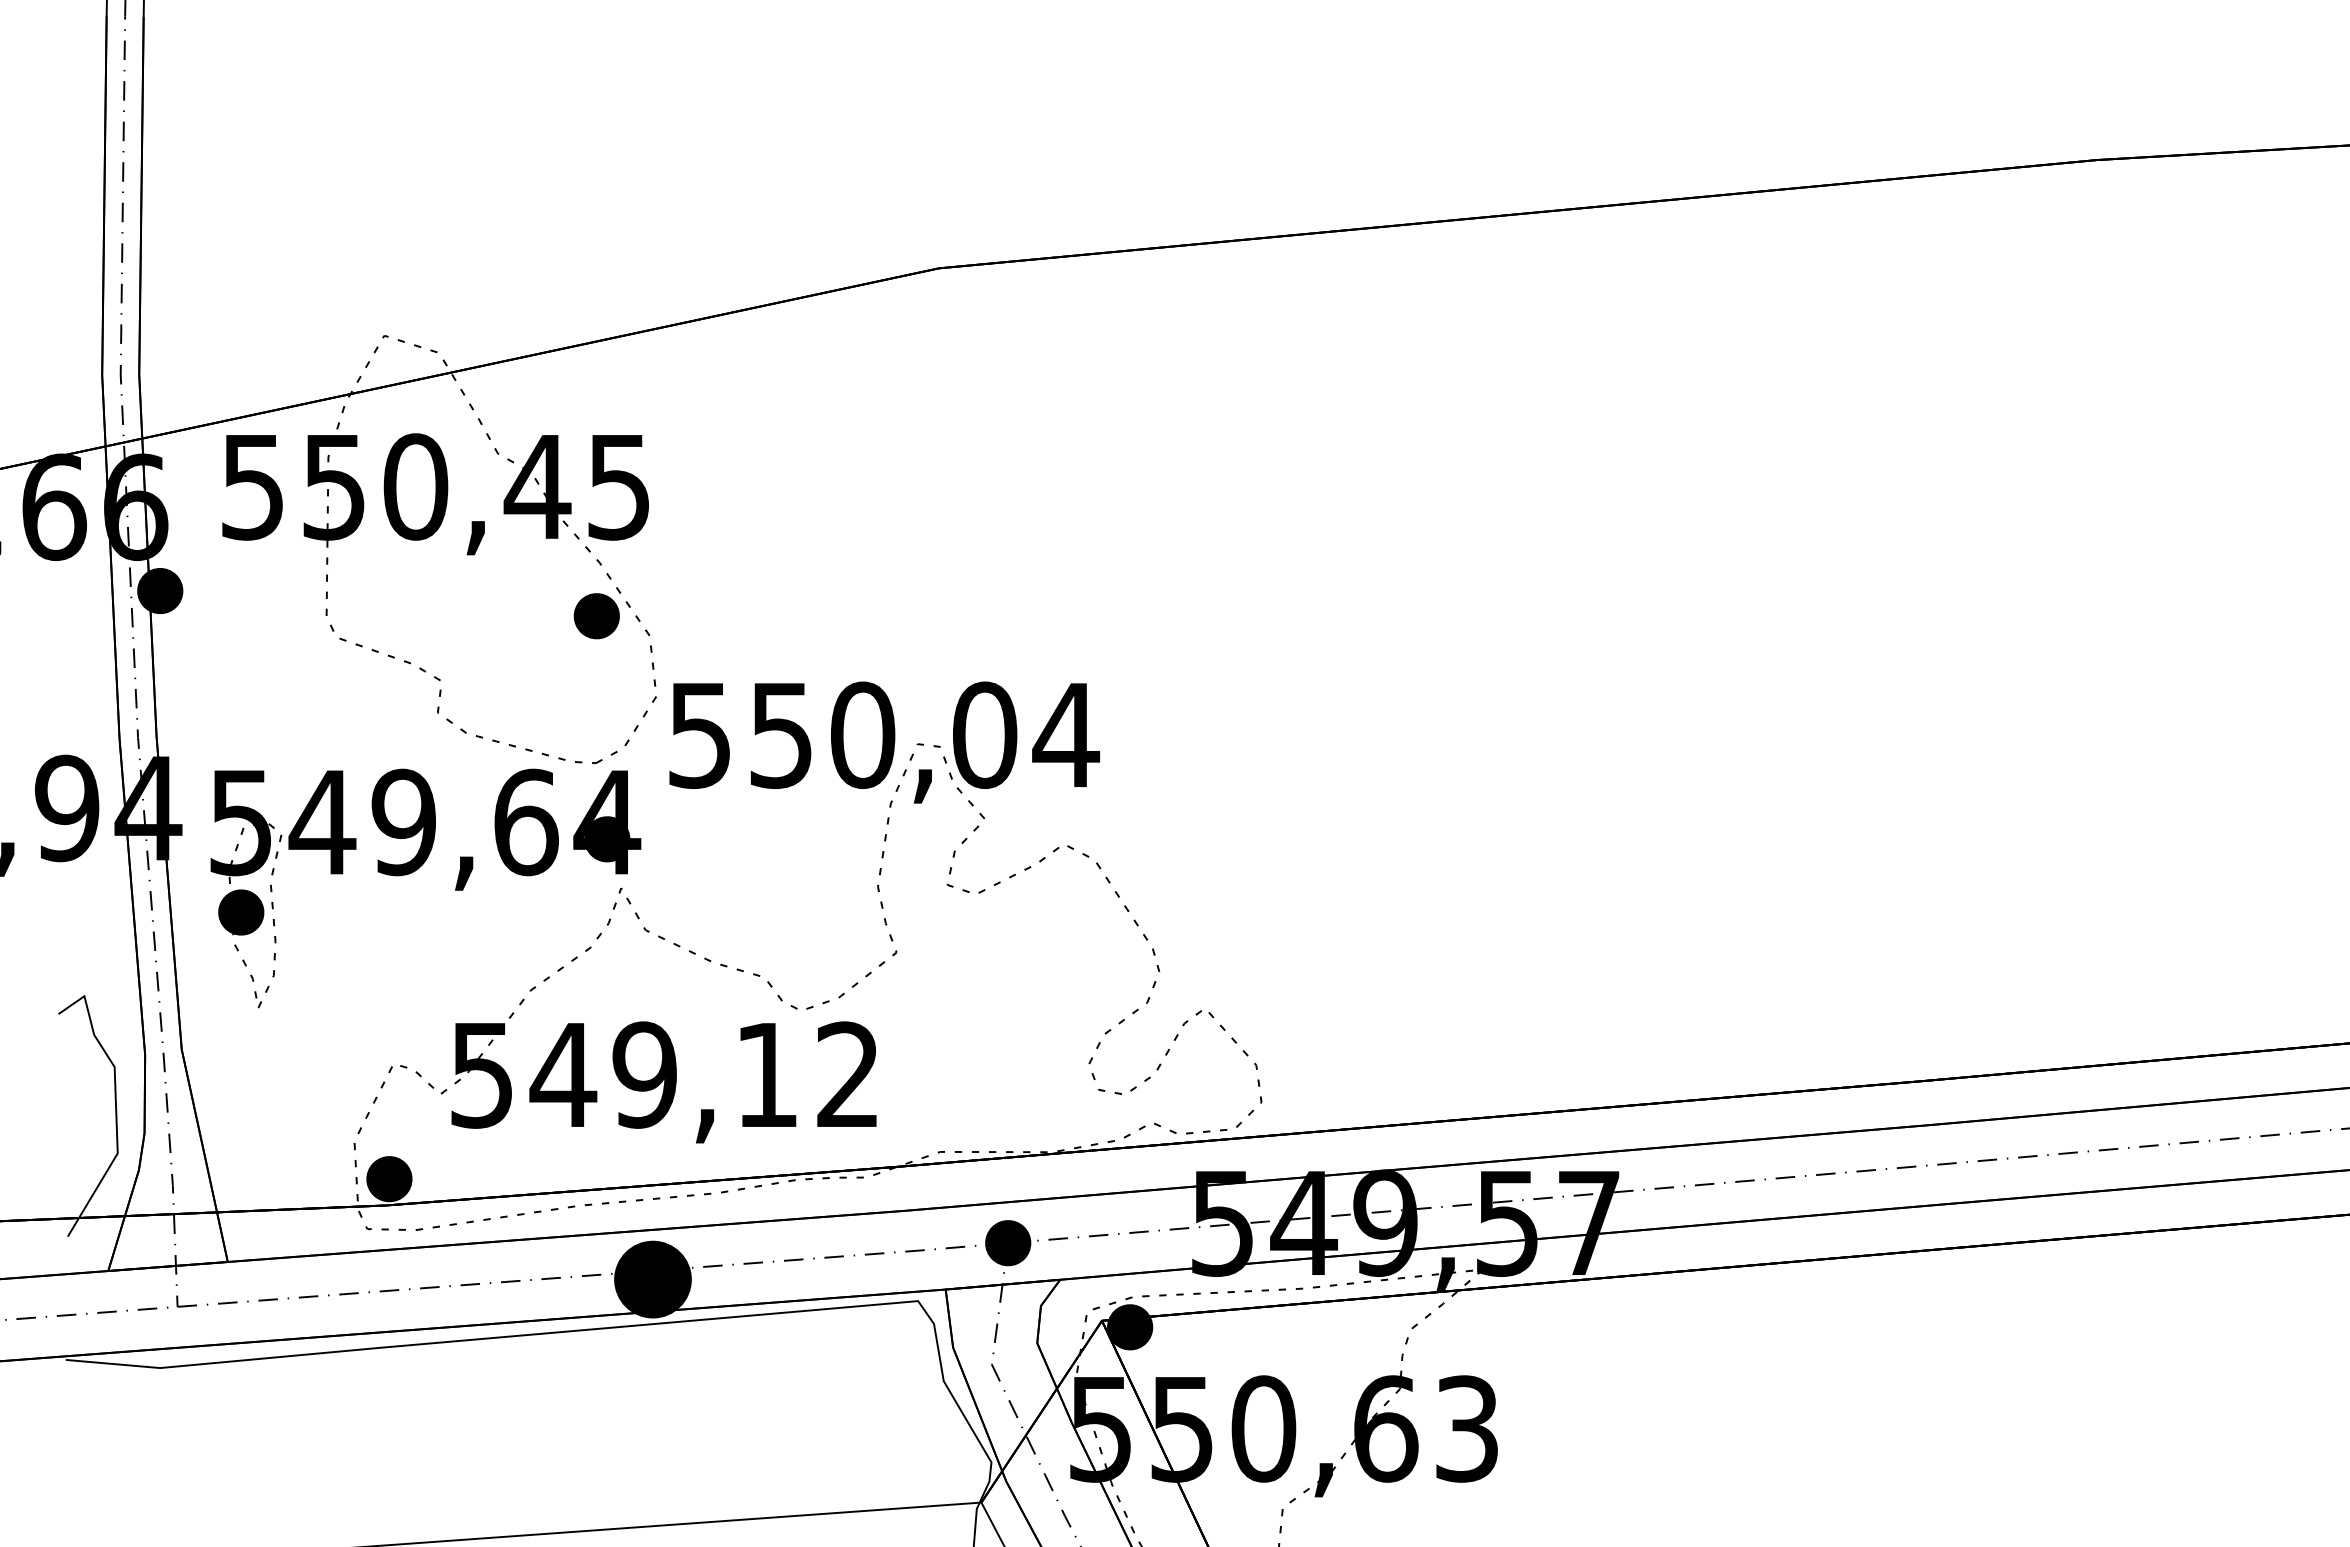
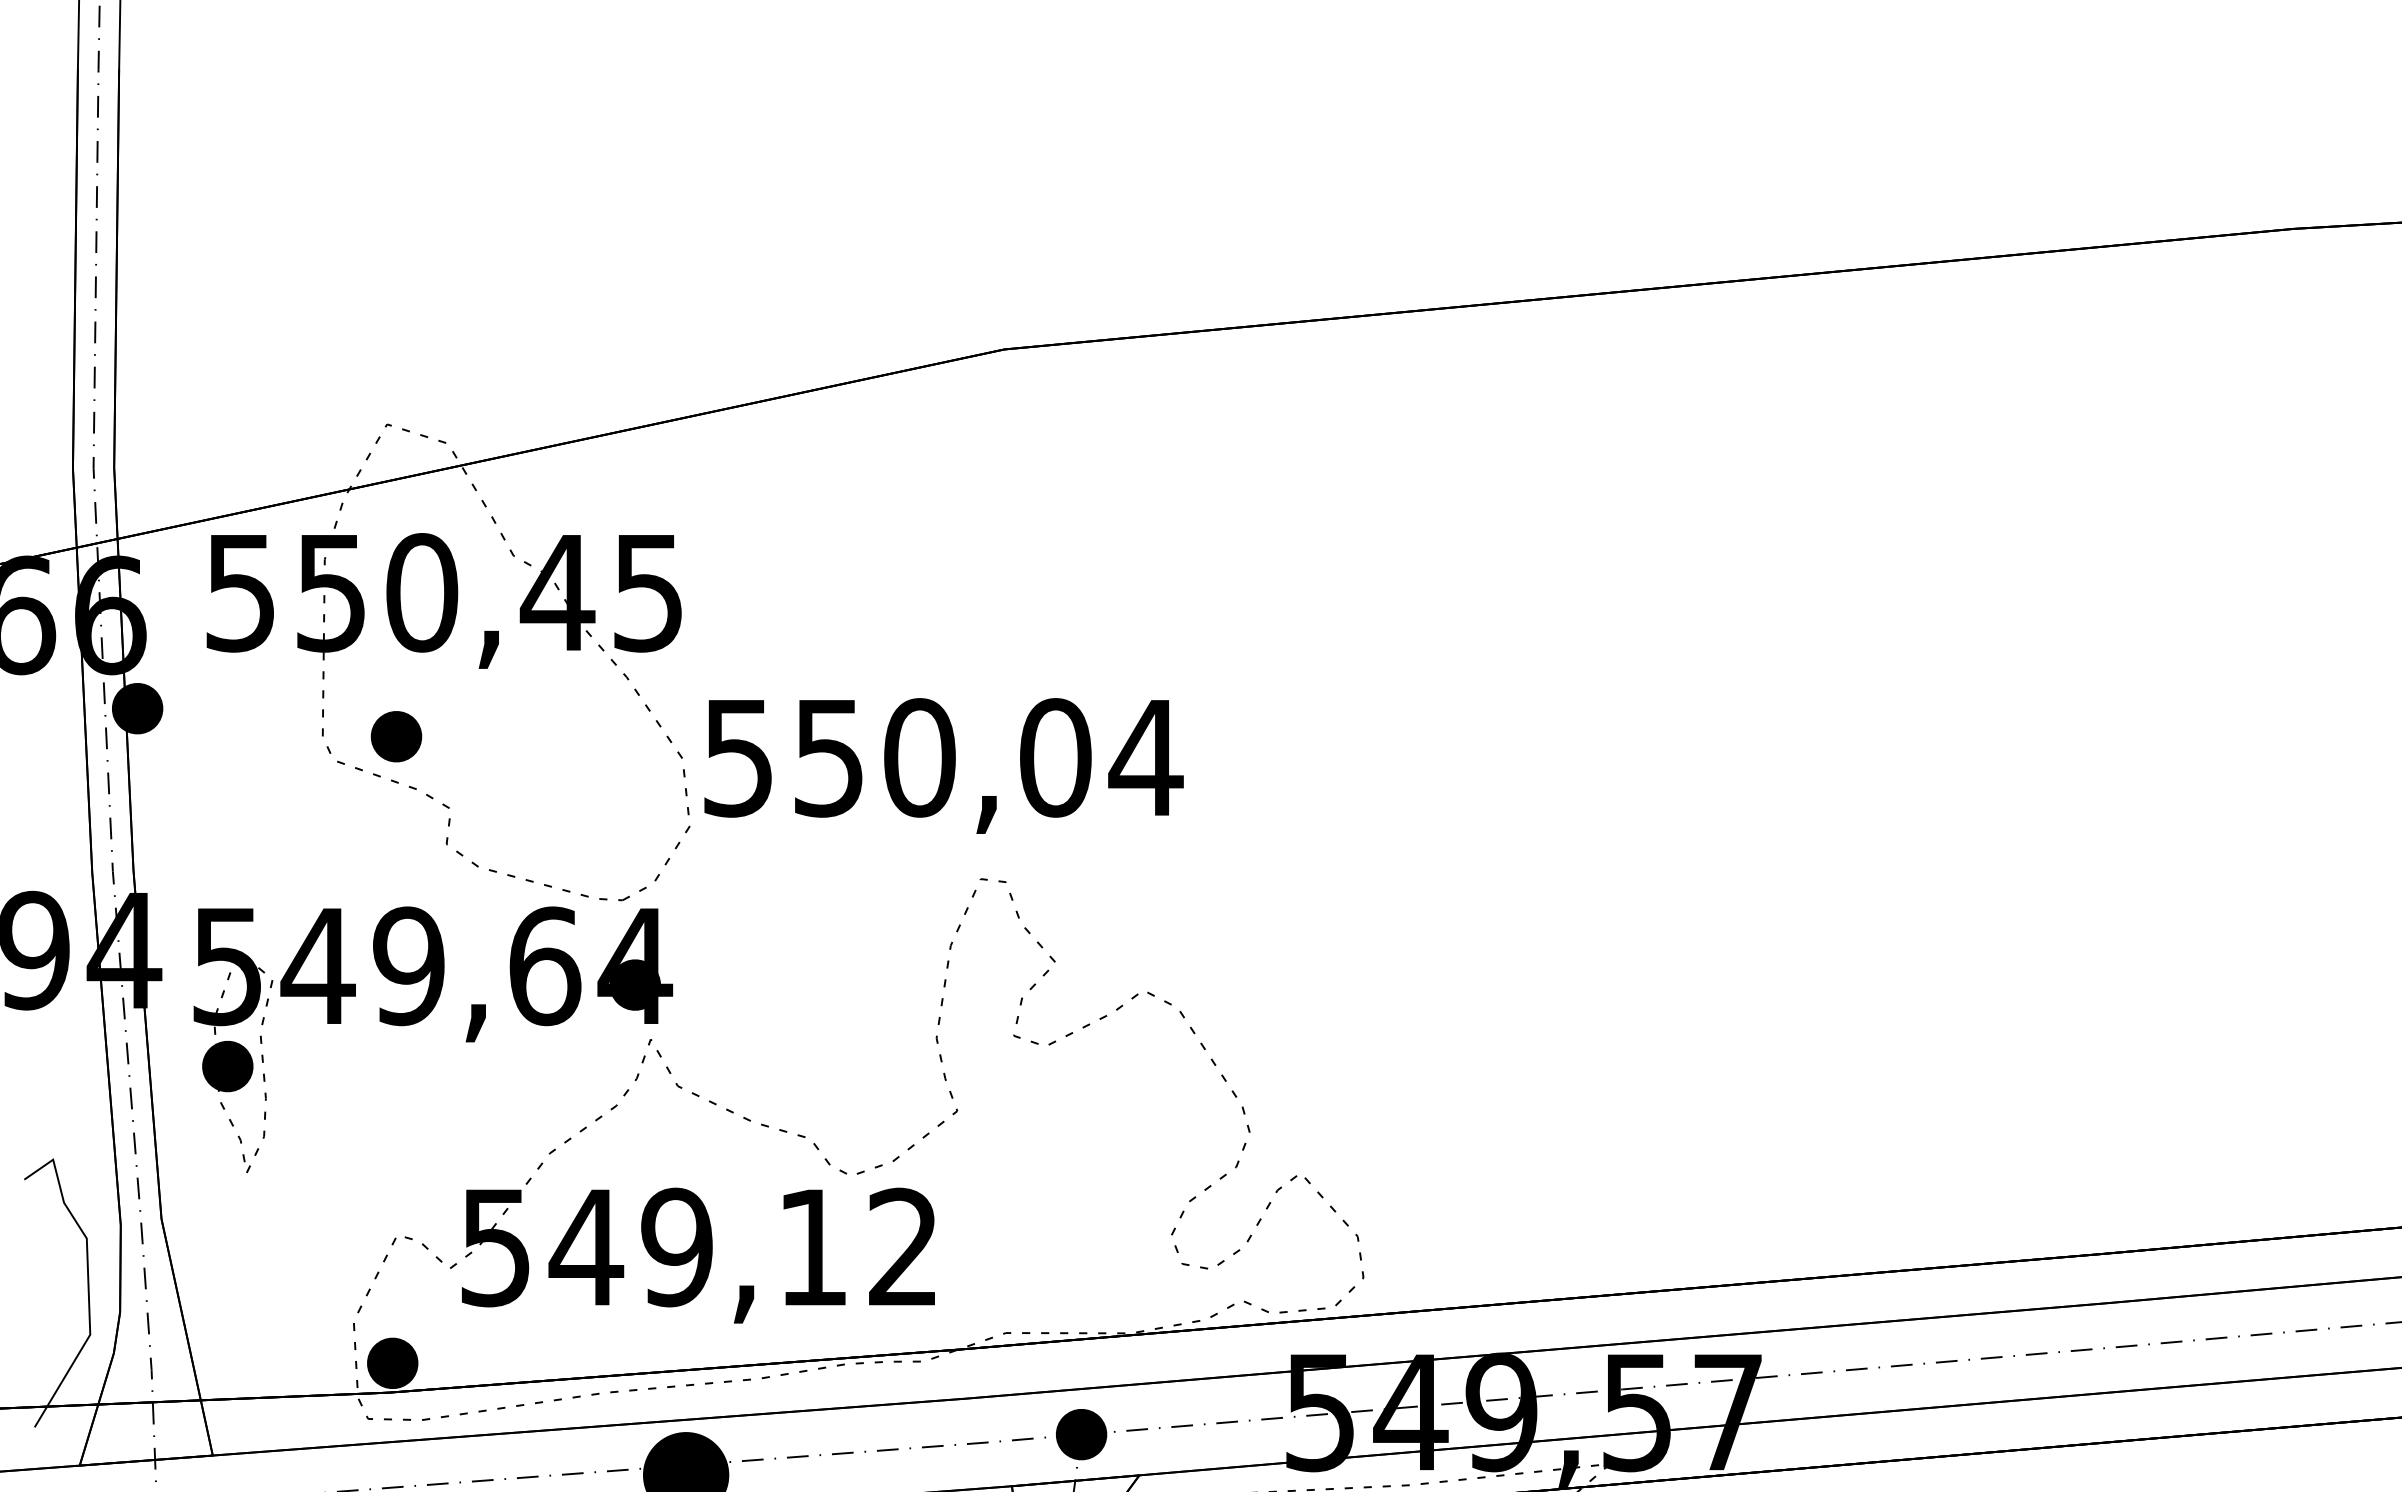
part: (596, 616) -> (396, 737), moved
text: (884, 742) -> (943, 765), moved

